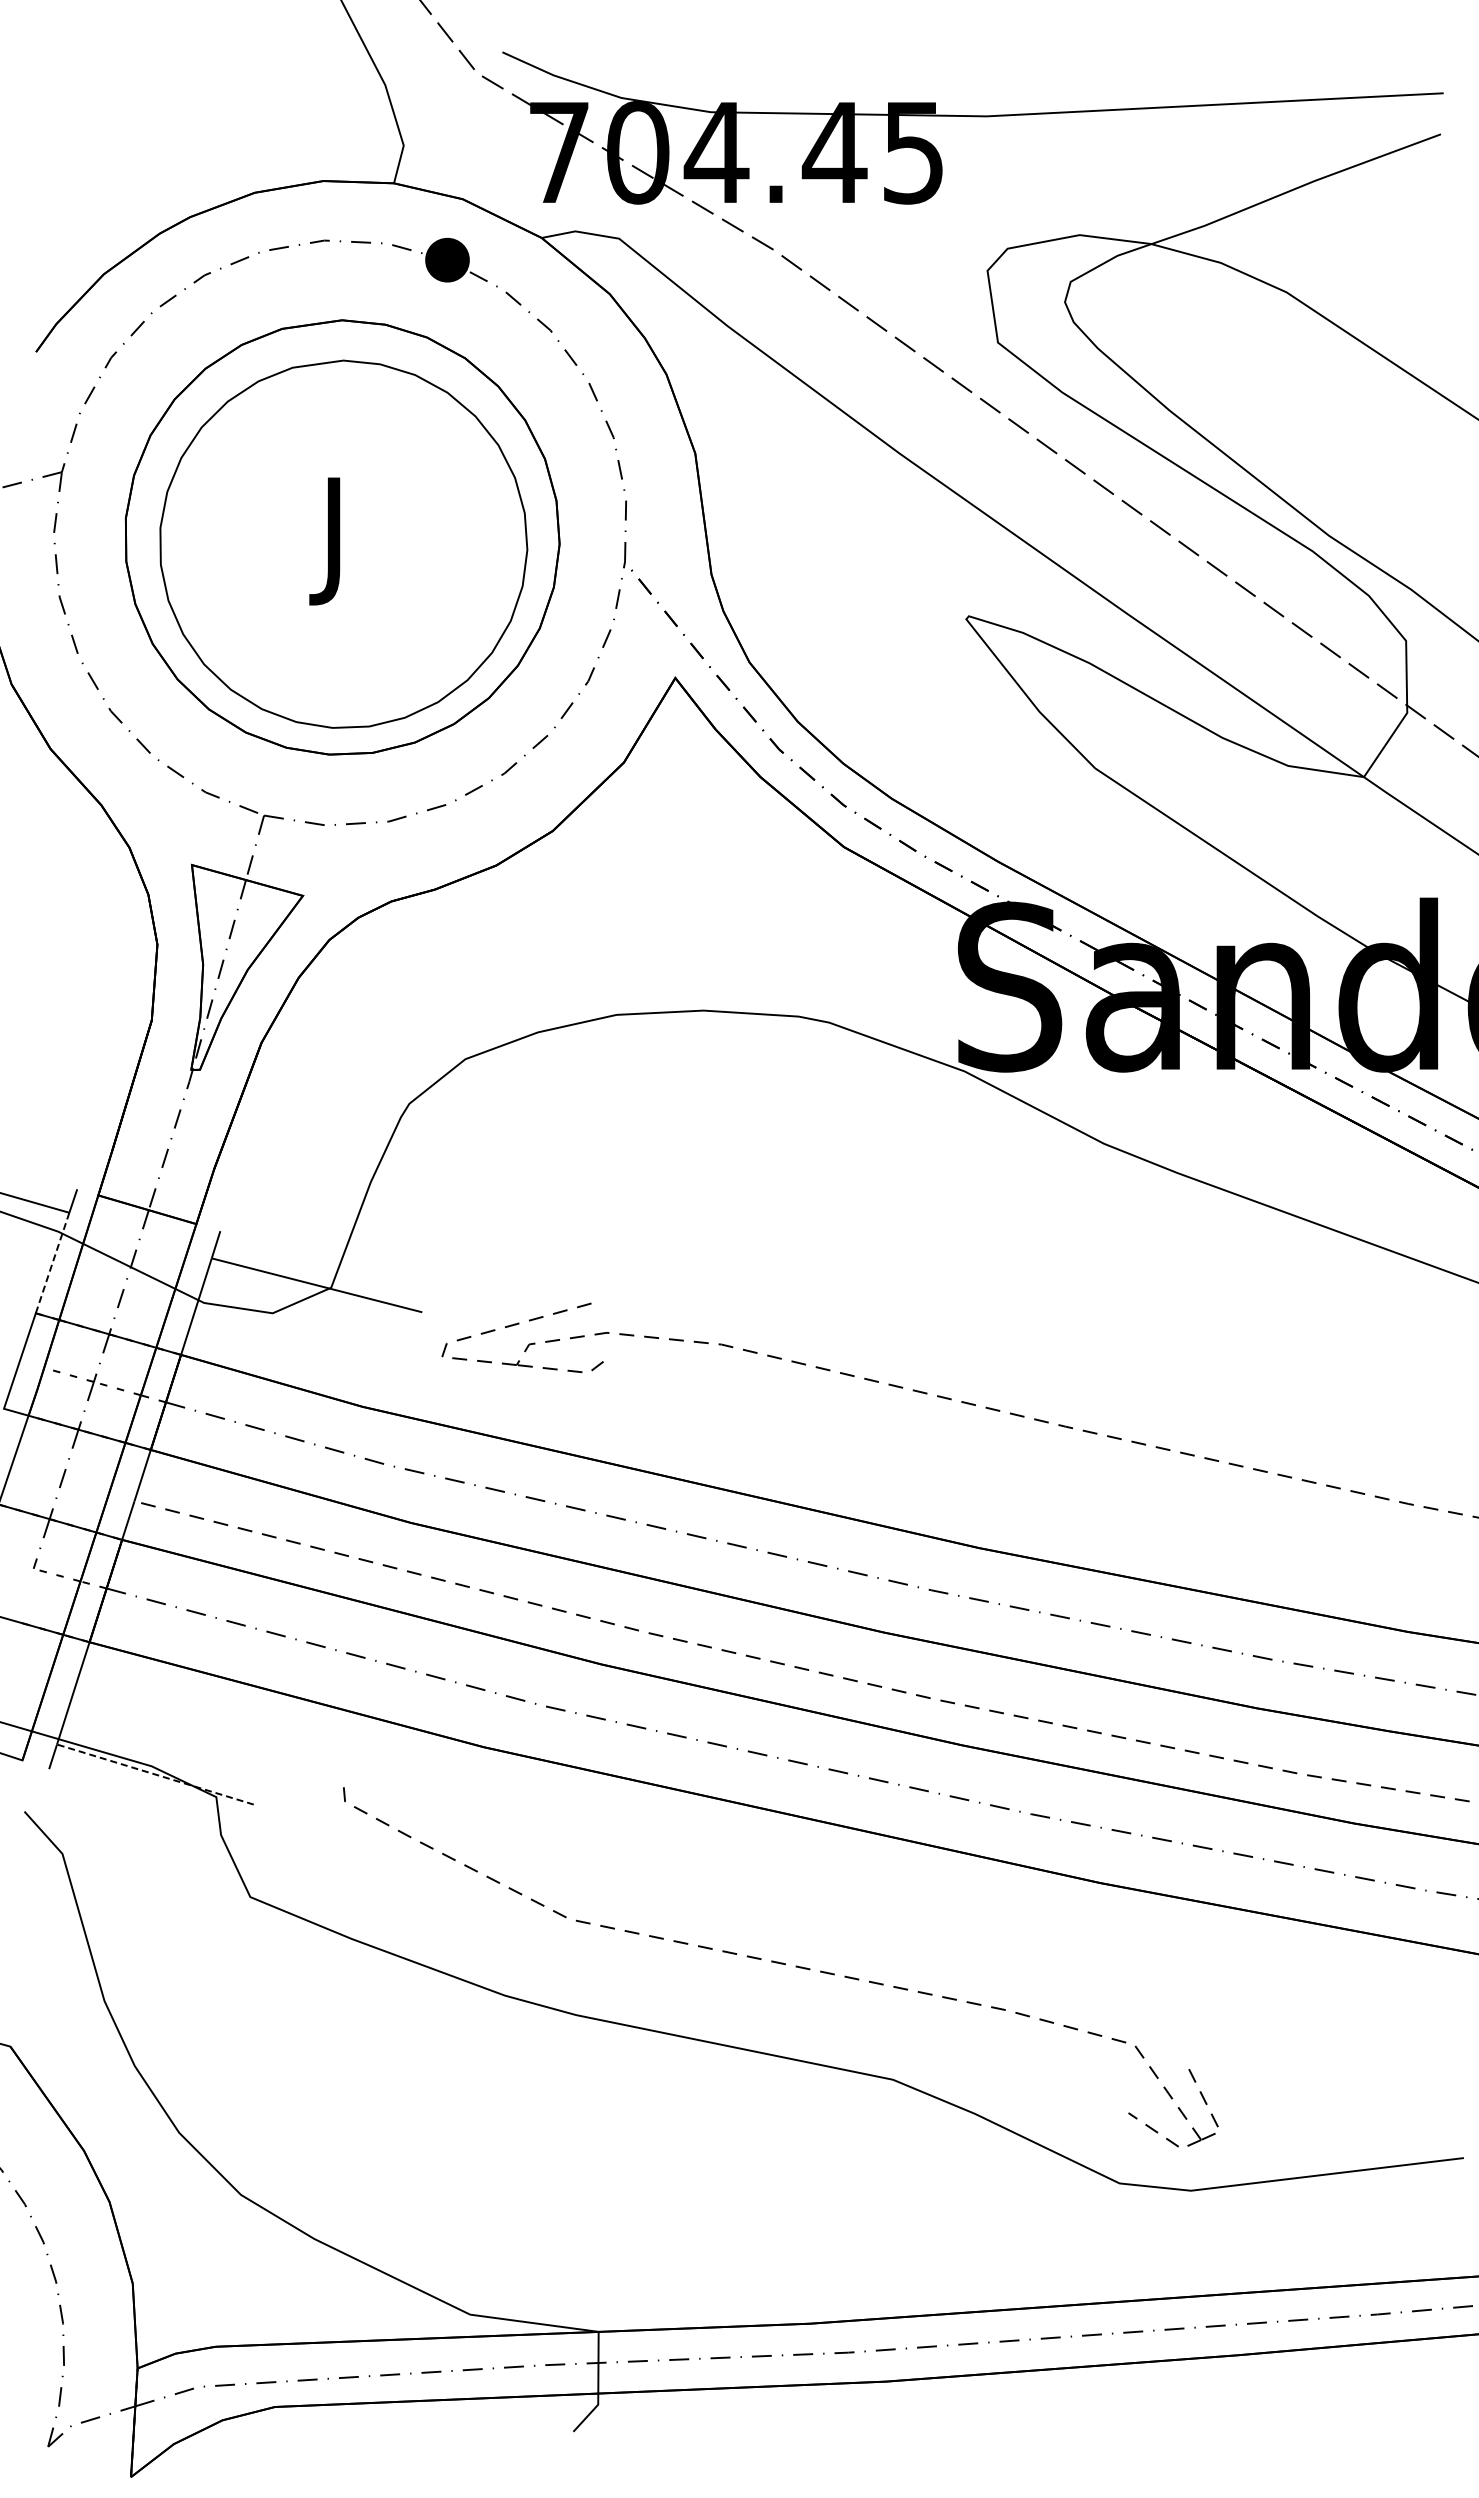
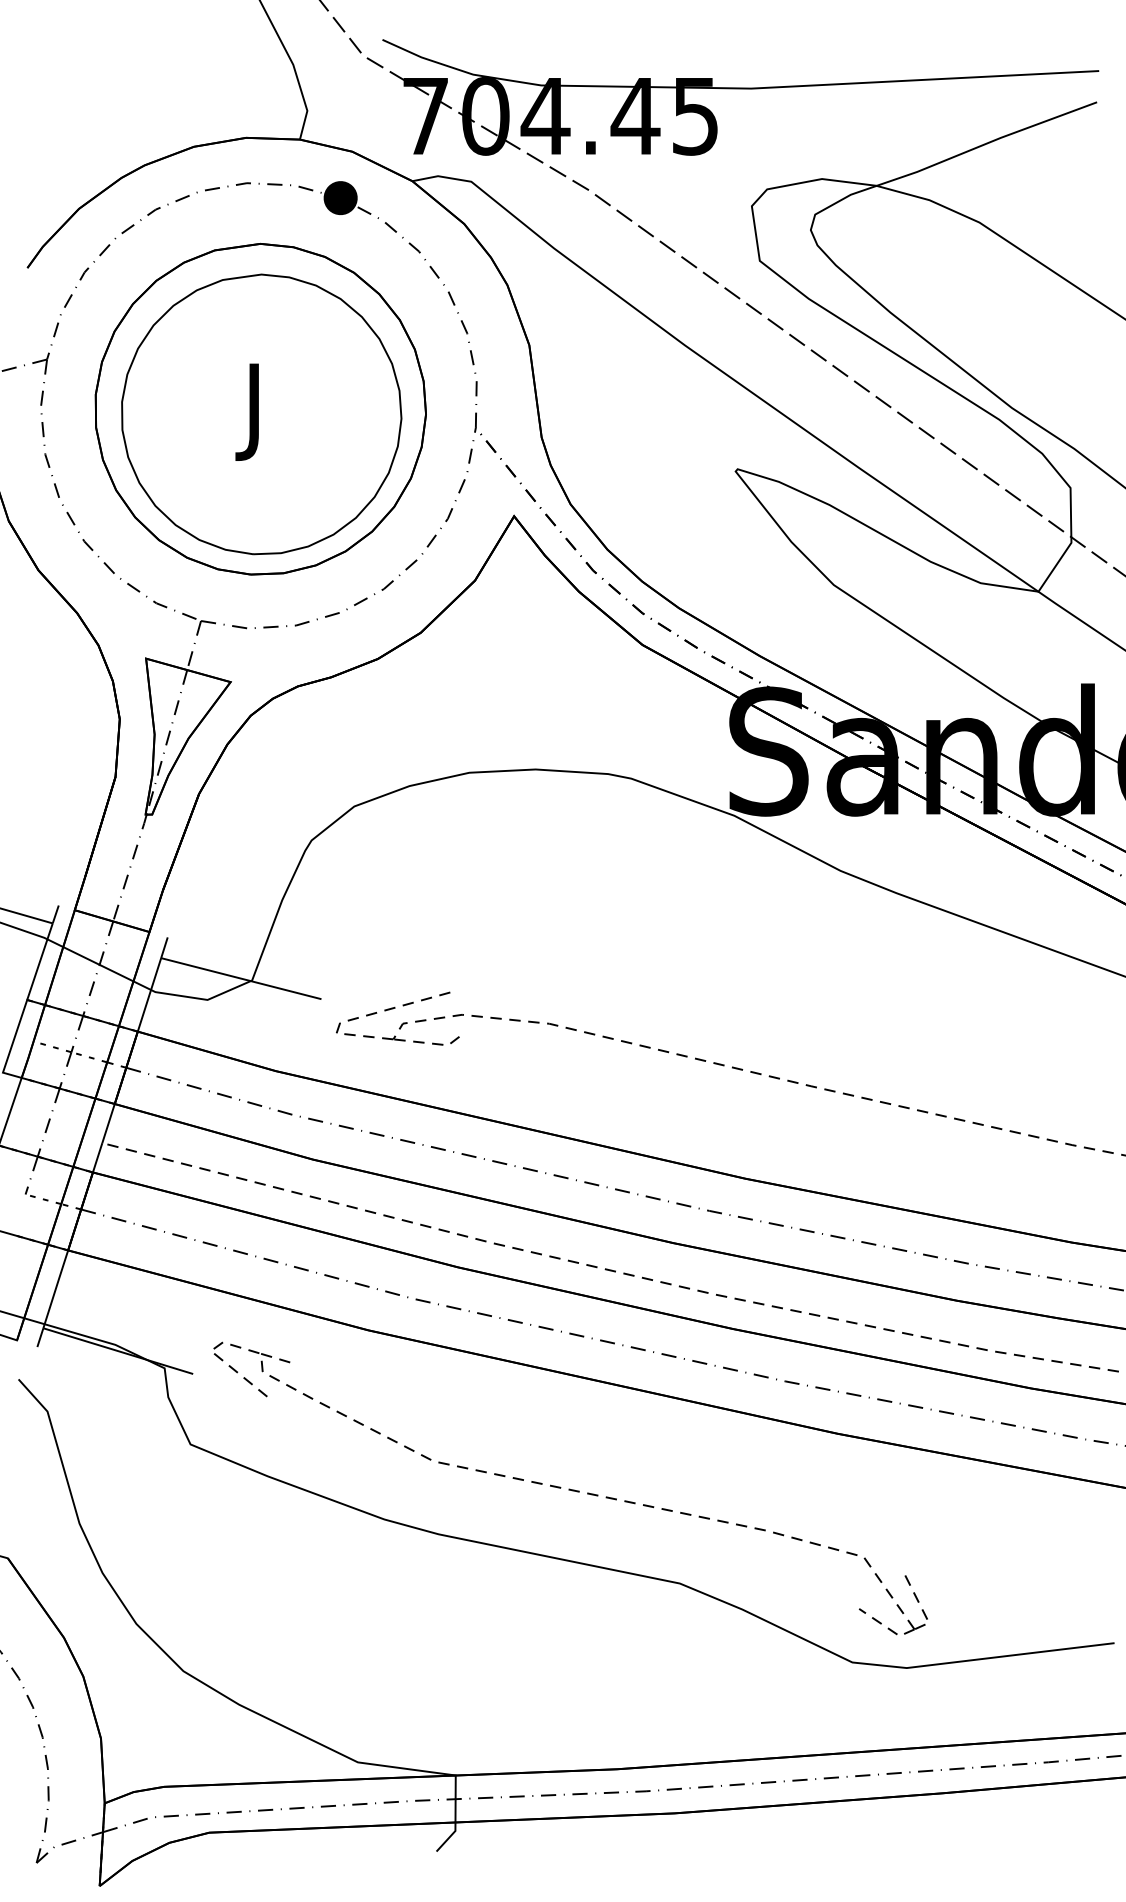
line: (52, 1263) -> (39, 962), dashed -> solid
line: (155, 1774) -> (118, 1351), dashed -> solid
part: (322, 1809) -> (245, 1377), added

